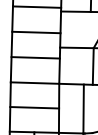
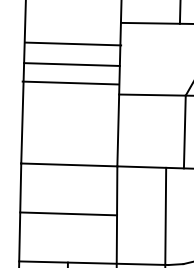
line: (36, 6) -> (72, 42), moved
line: (35, 57) -> (70, 82), moved

